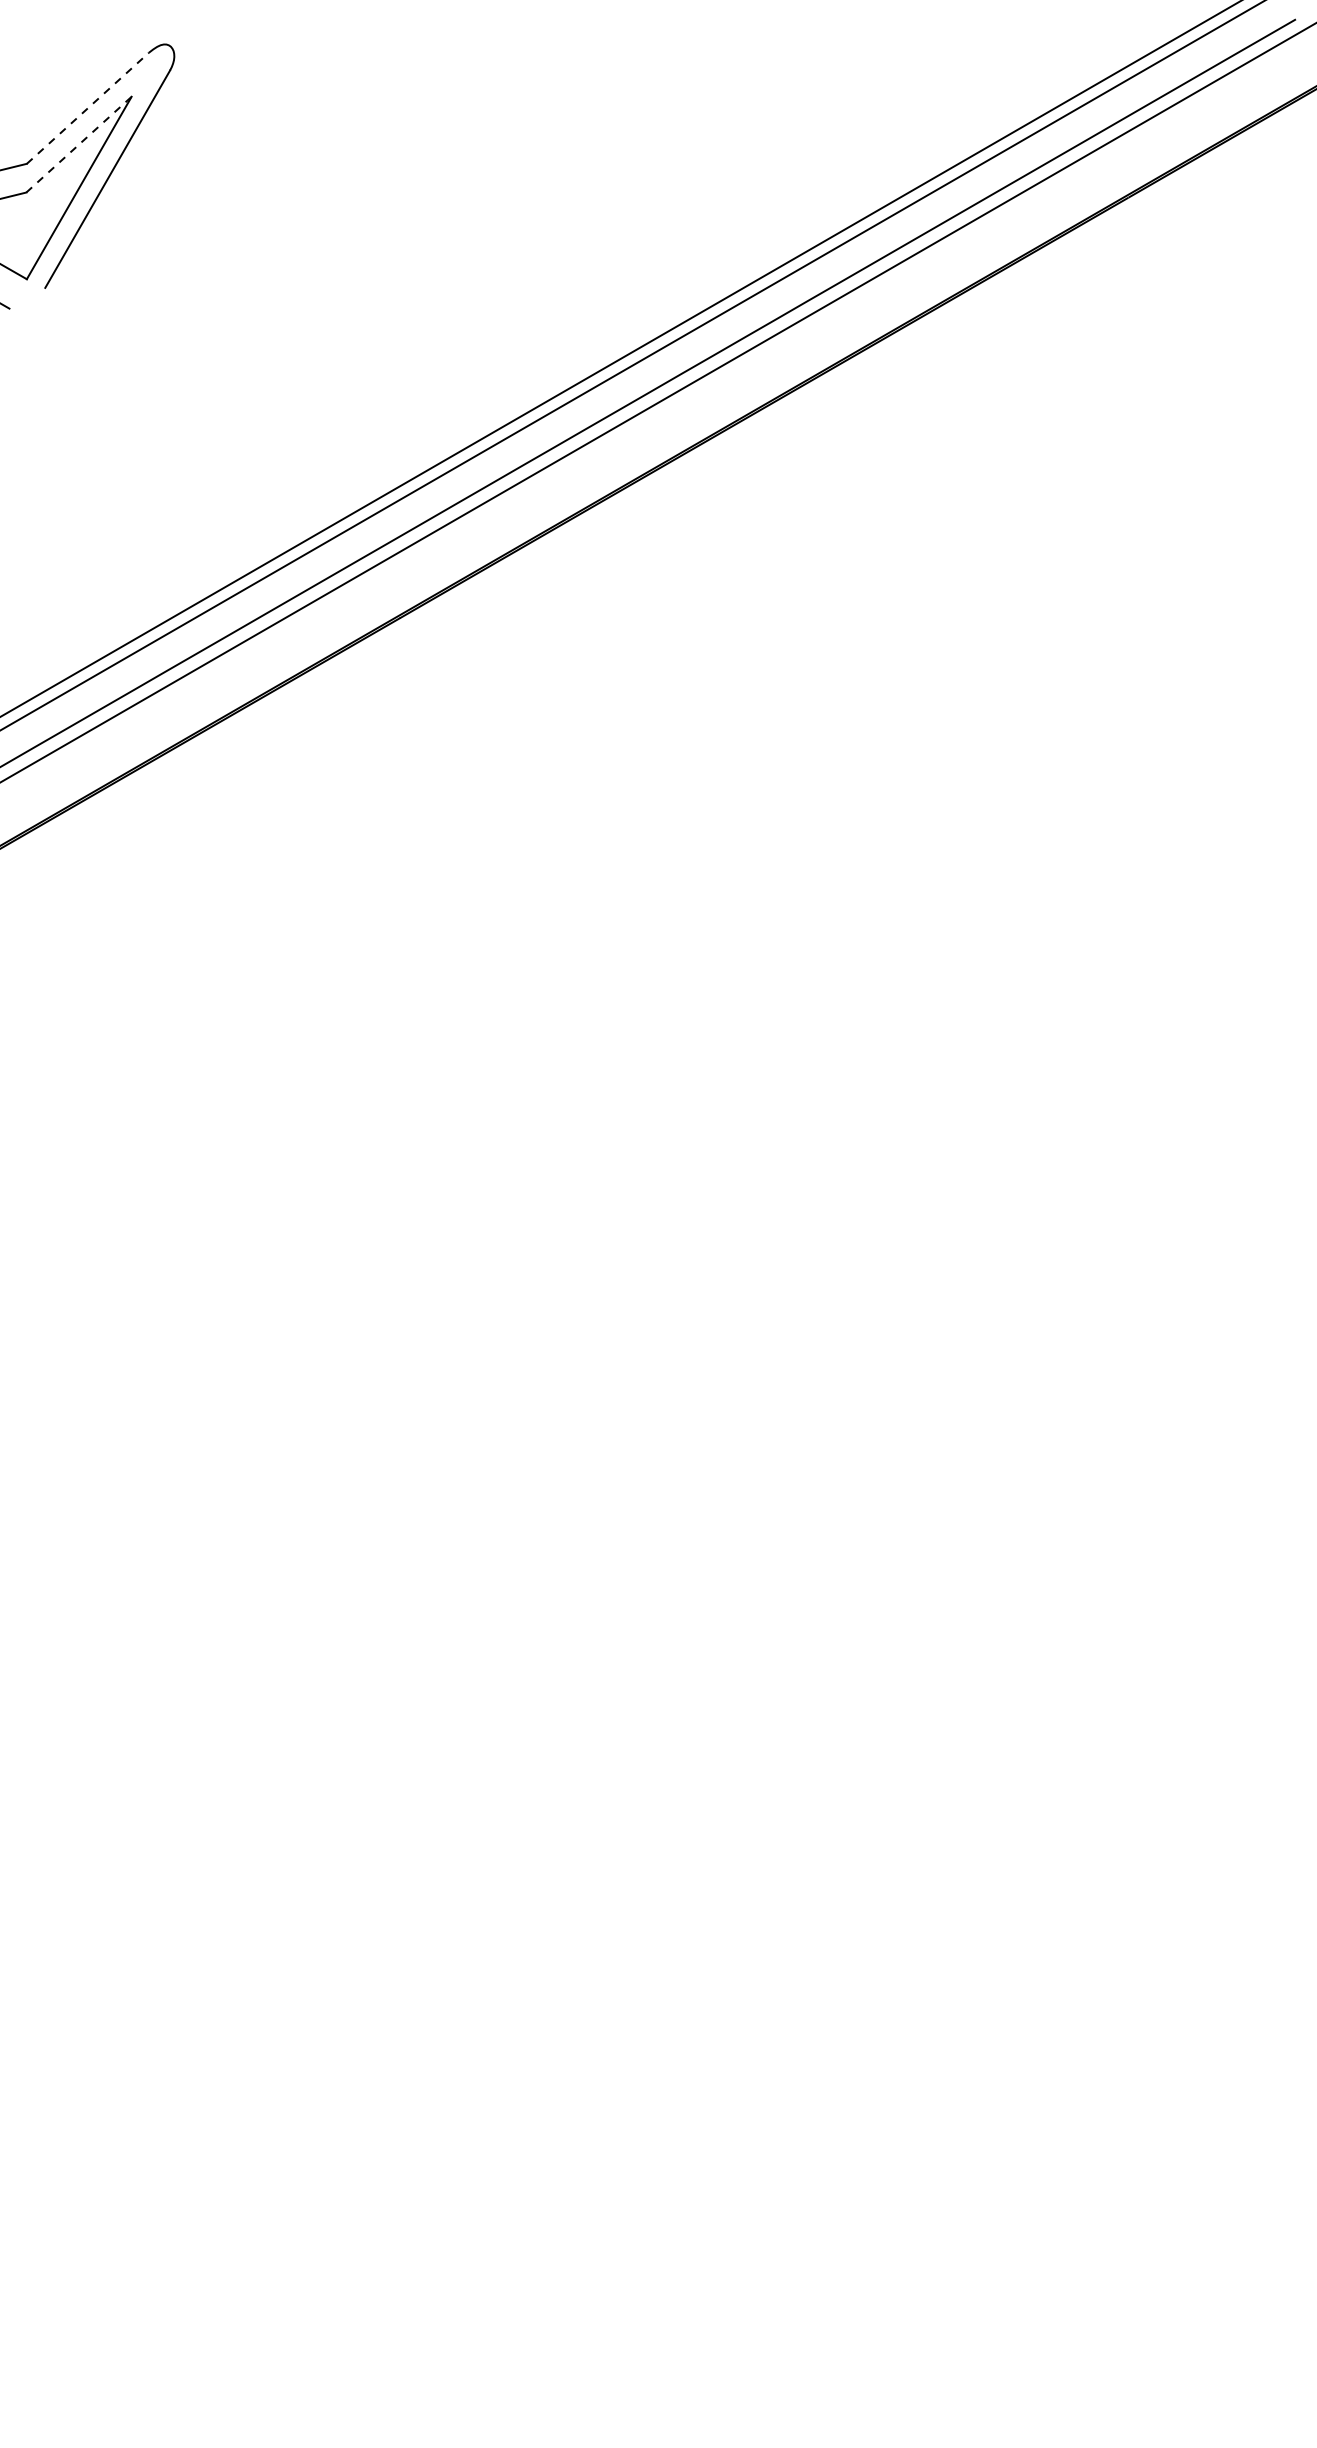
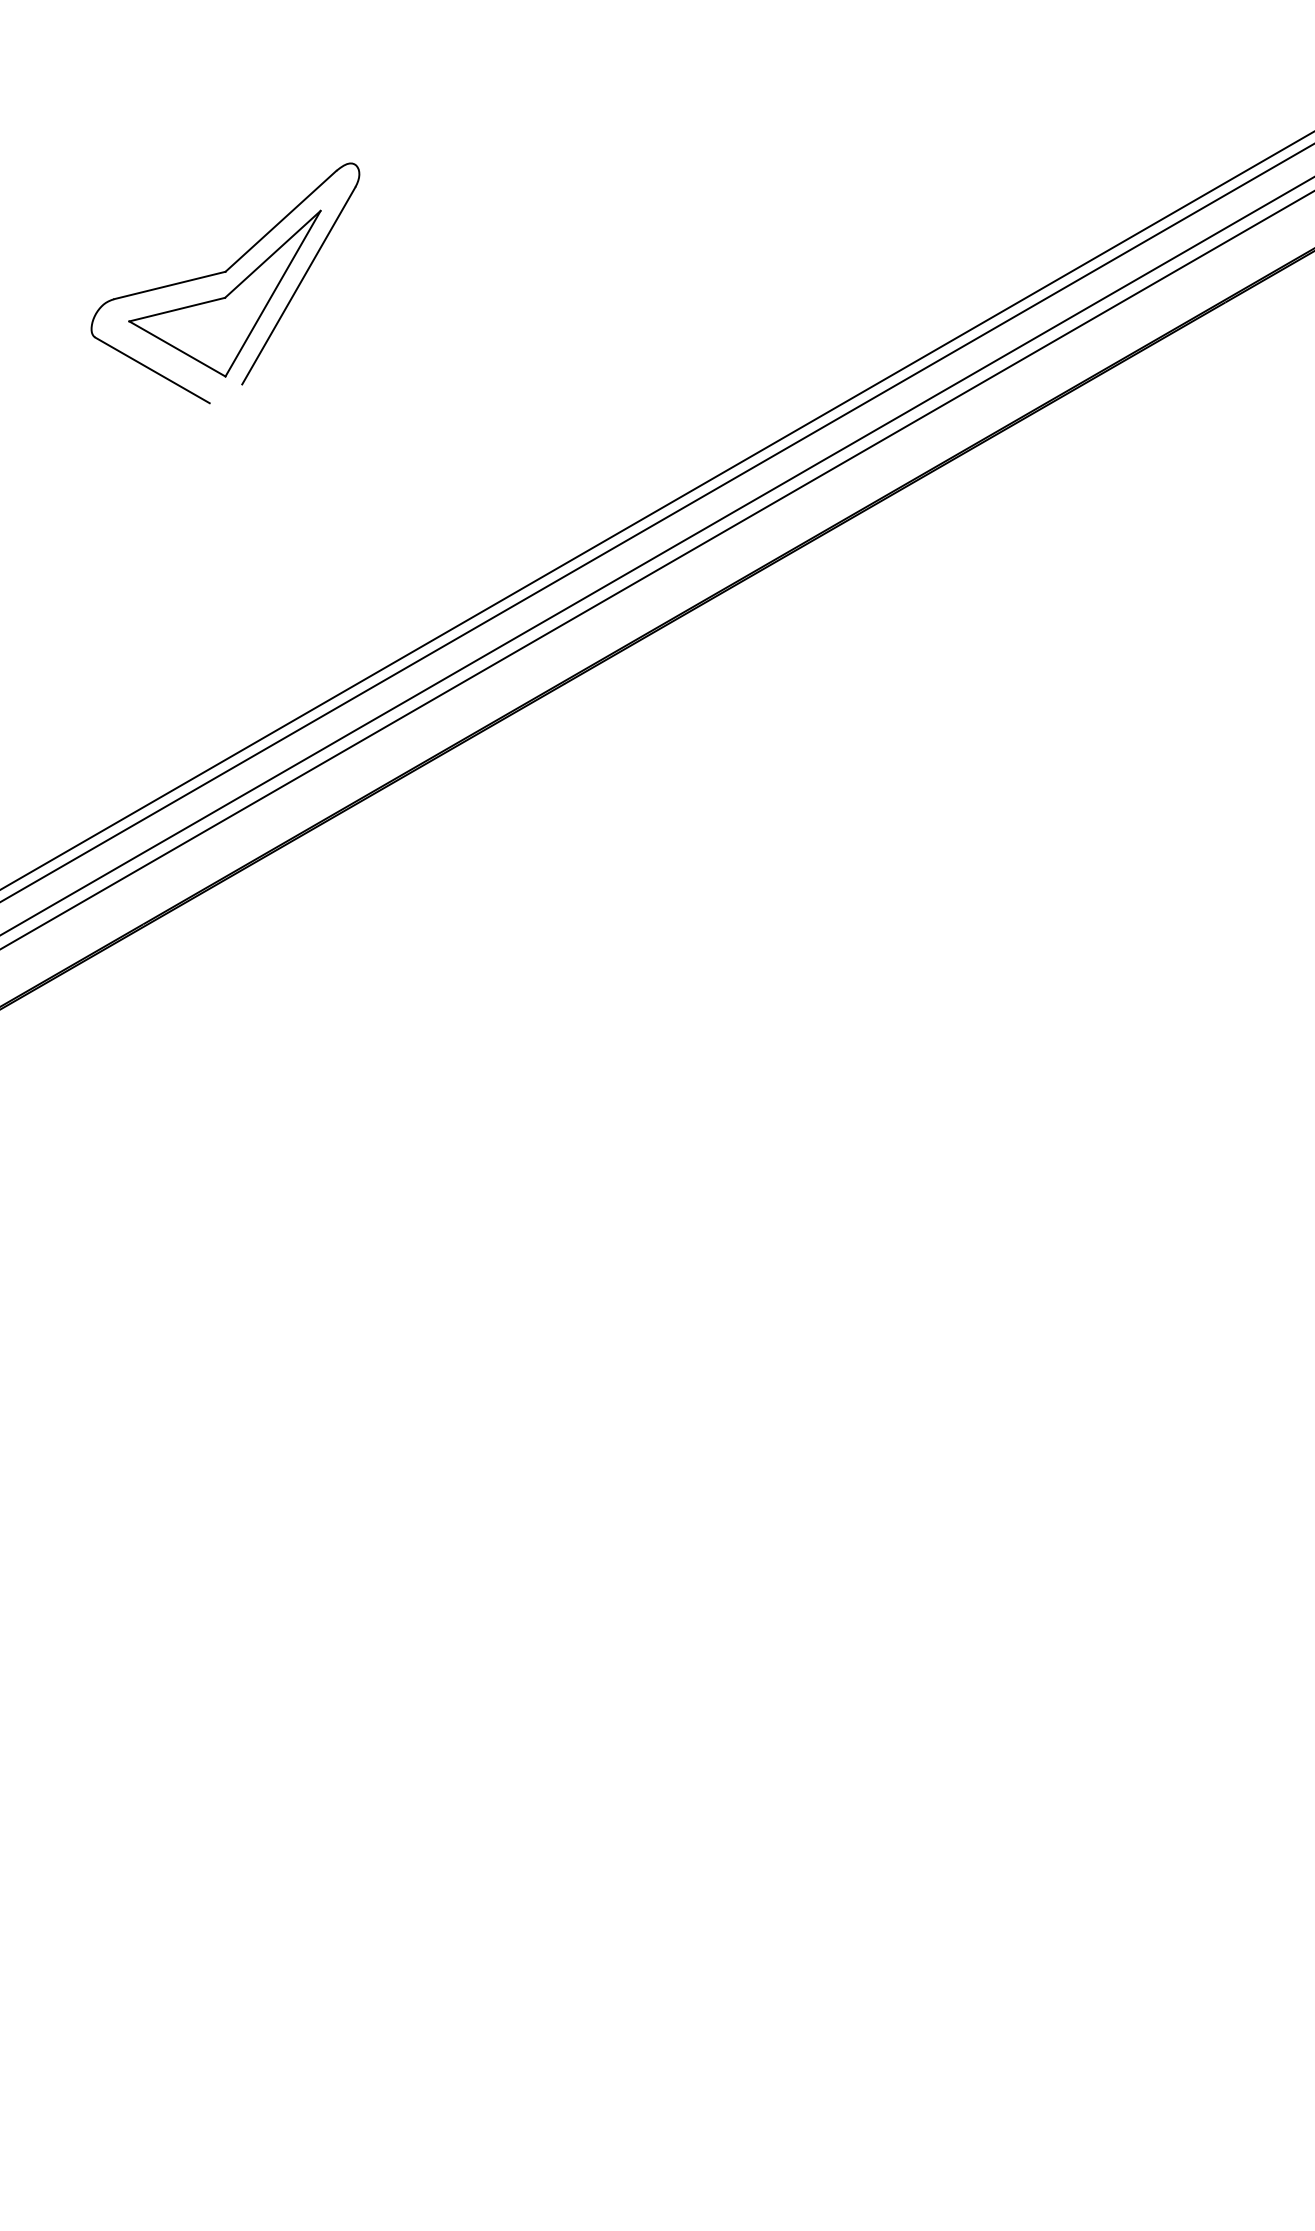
line: (87, 108) -> (280, 221), dashed -> solid
line: (78, 144) -> (272, 254), dashed -> solid

